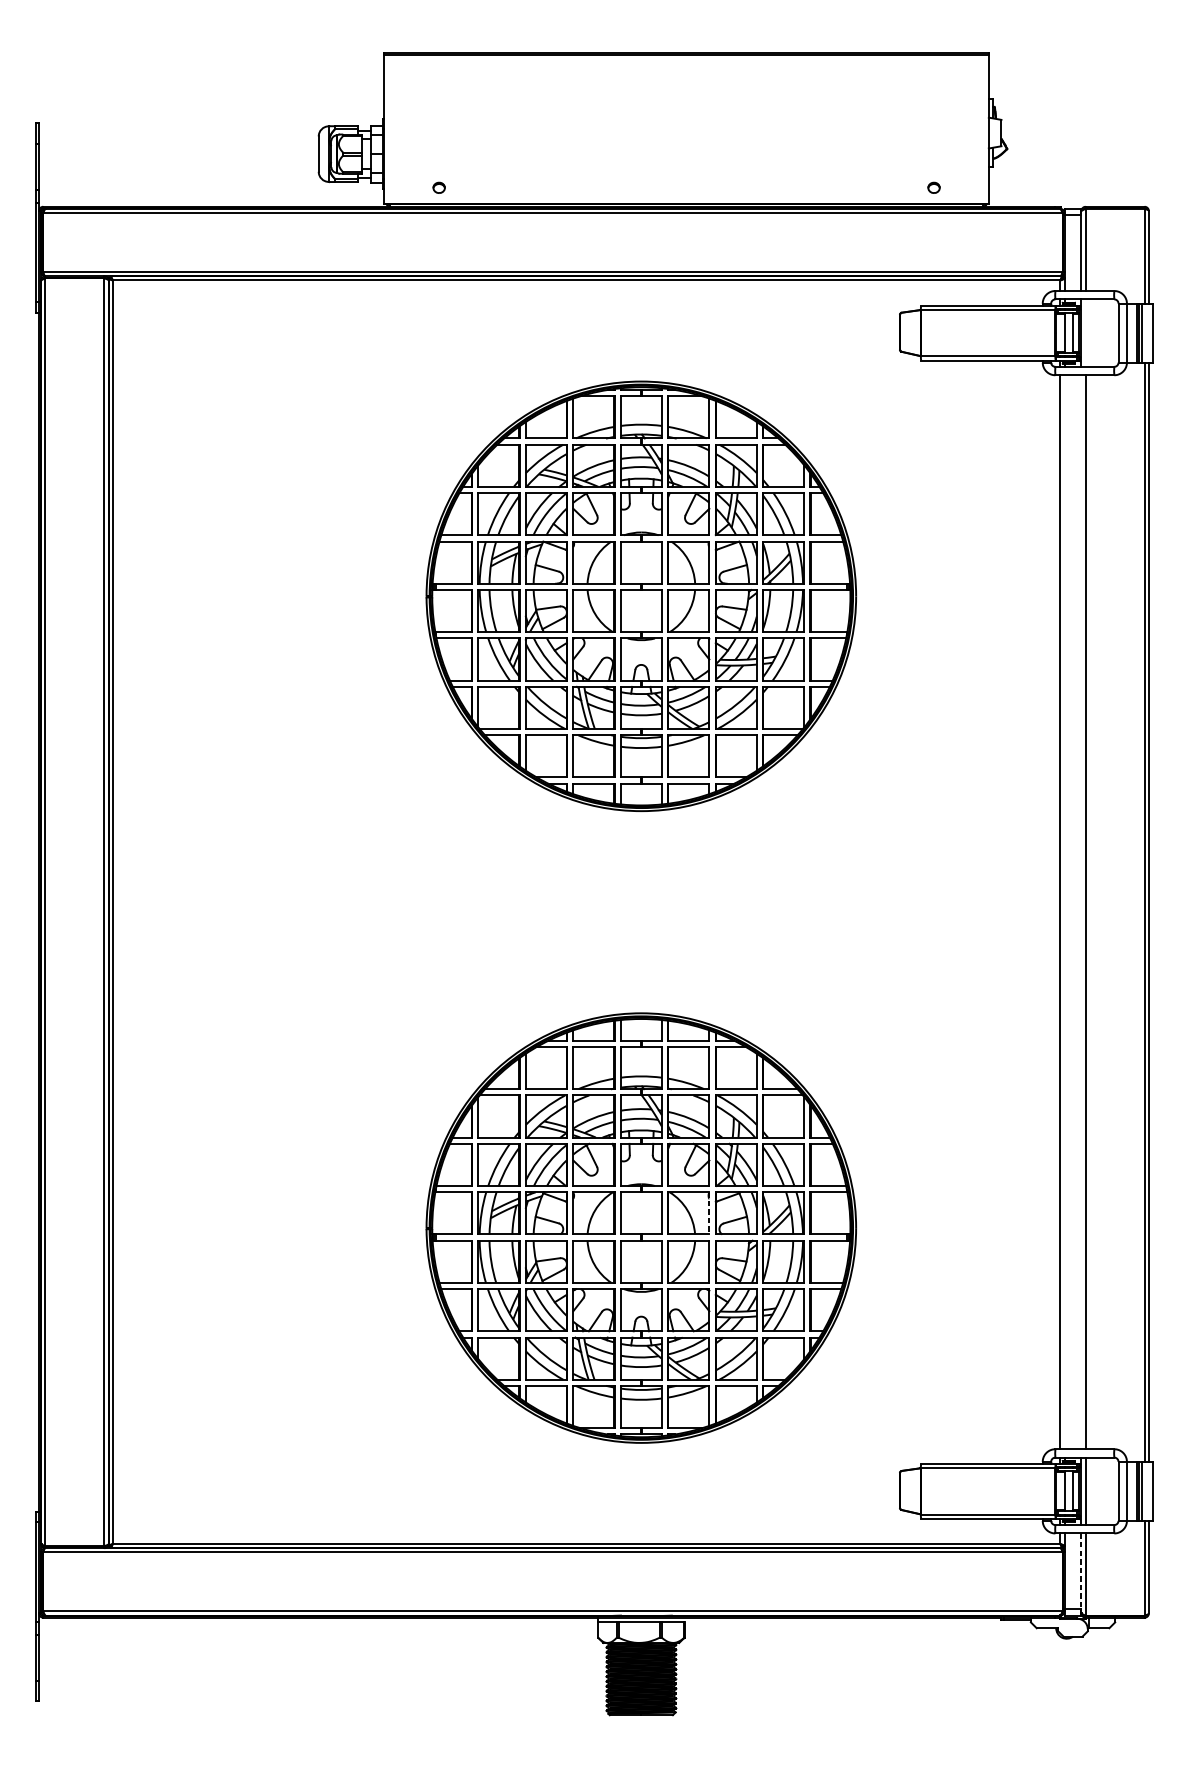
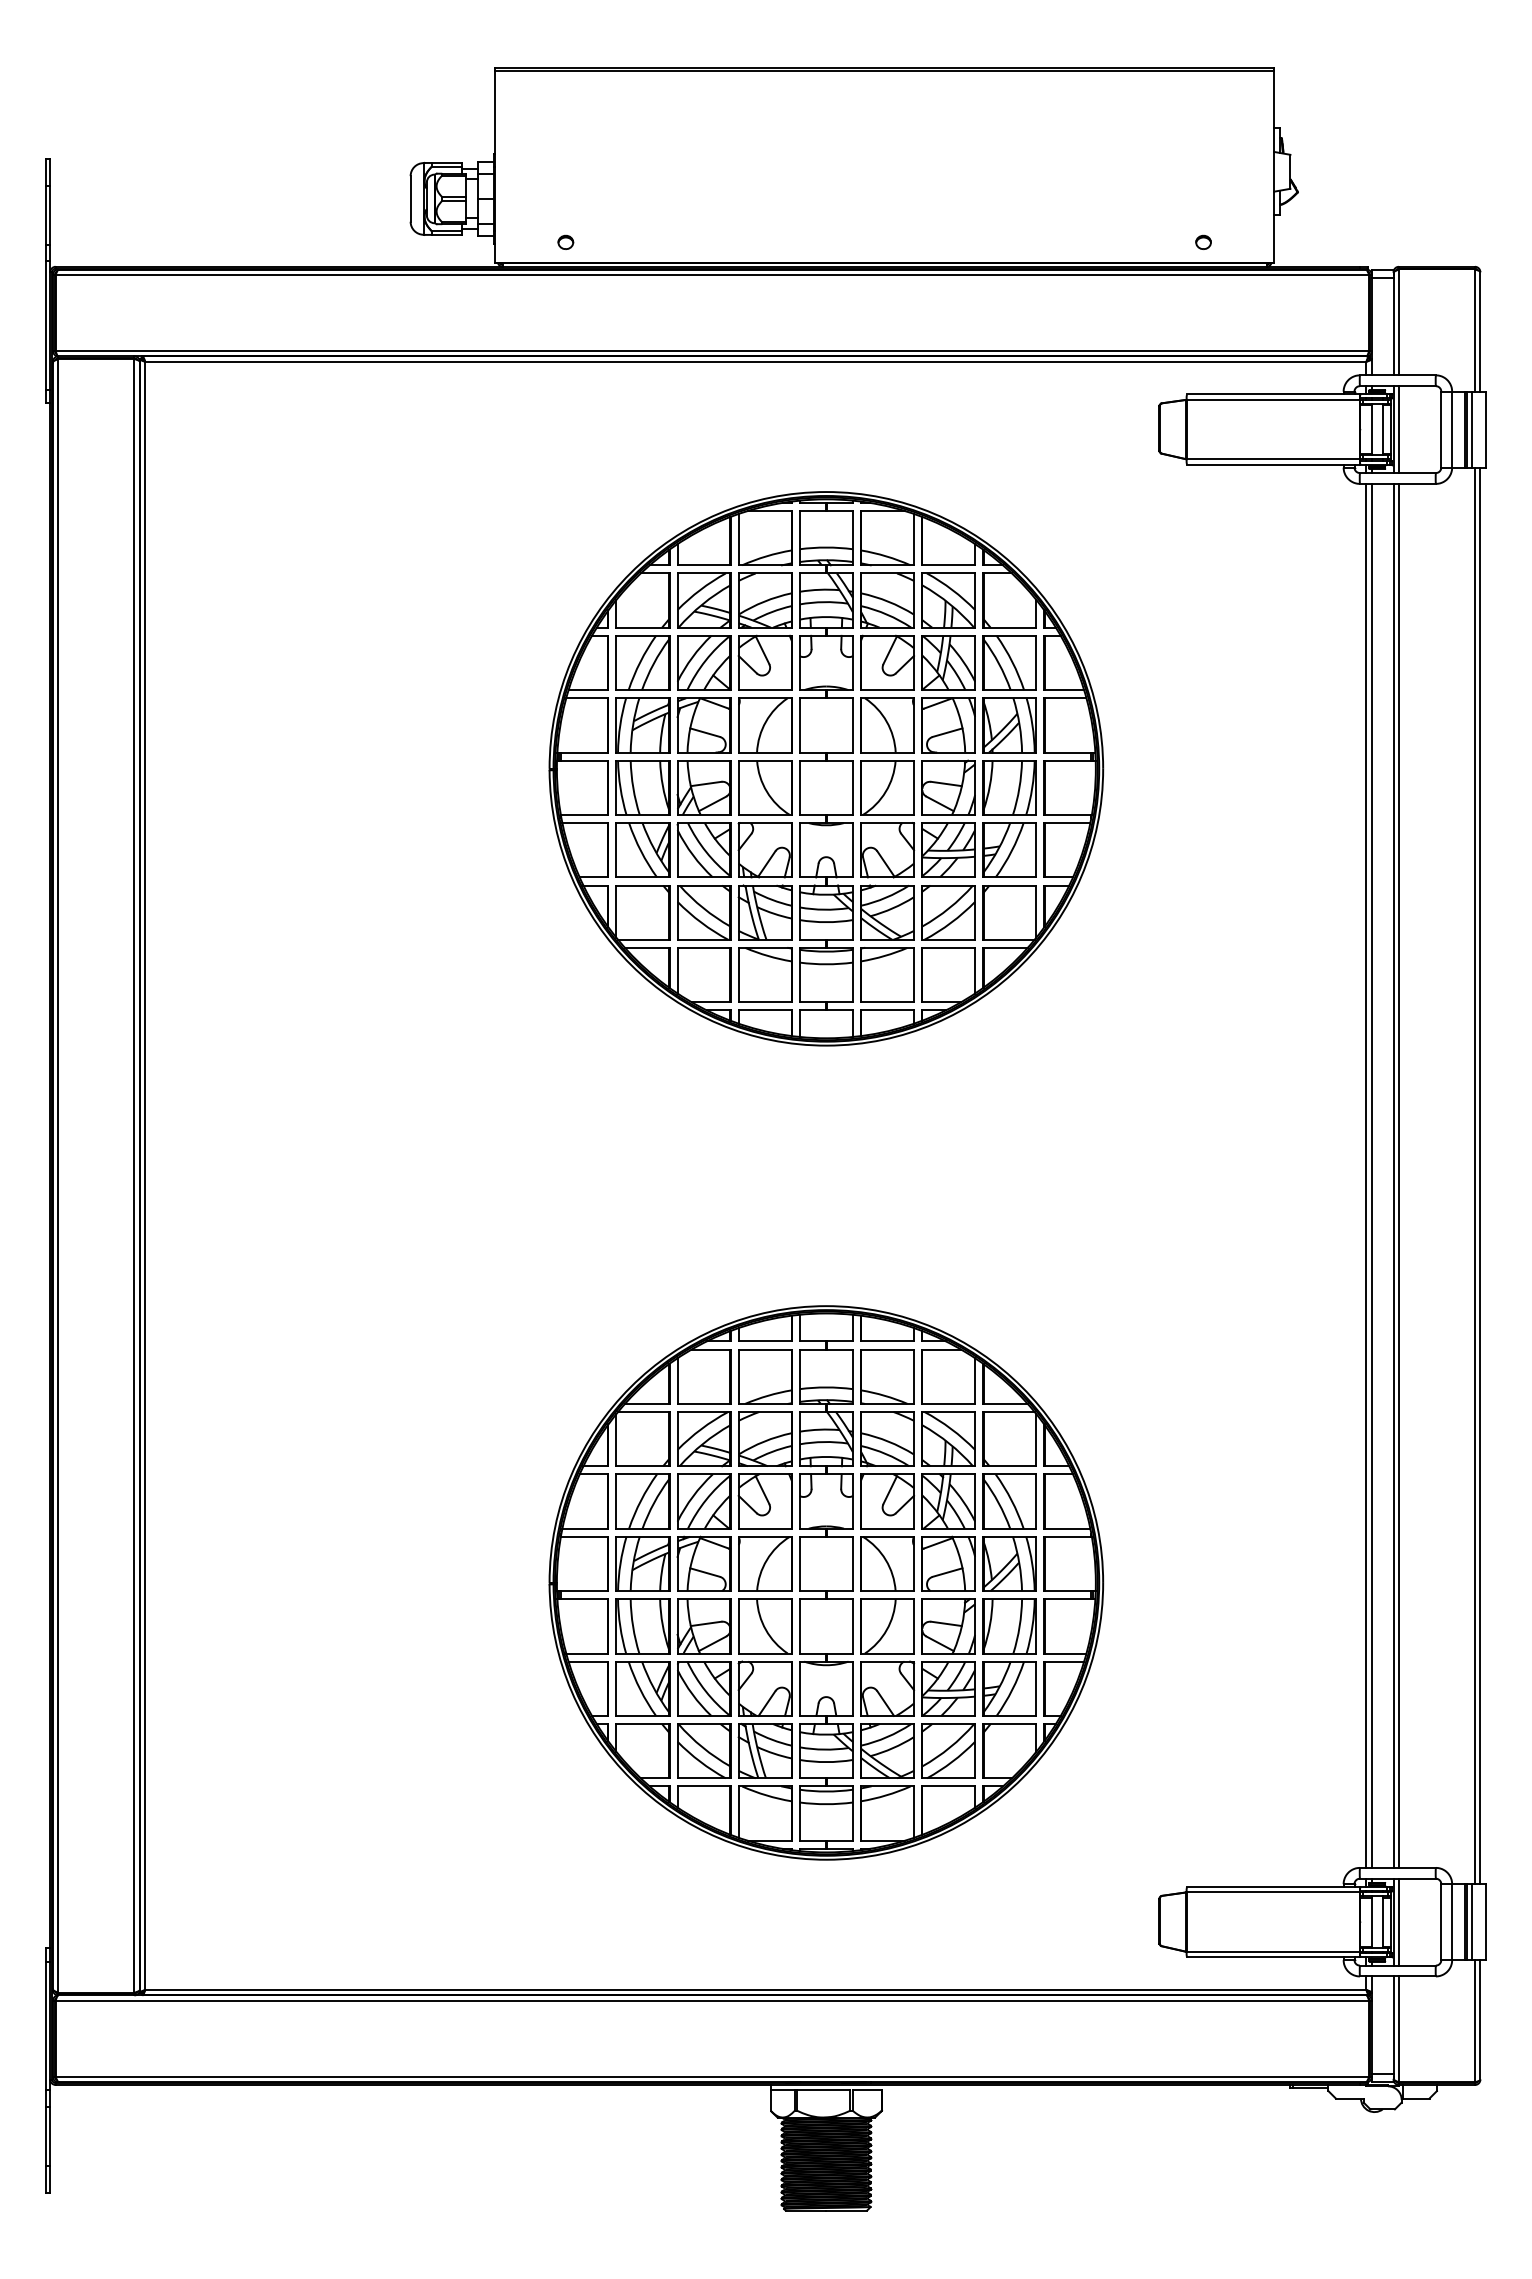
line: (1085, 333) -> (1398, 429), added
line: (1064, 911) -> (1371, 1175), added
line: (1081, 911) -> (1393, 1175), added
line: (709, 1213) -> (914, 1564), dashed -> solid
line: (1081, 1571) -> (1393, 2025), dashed -> solid

